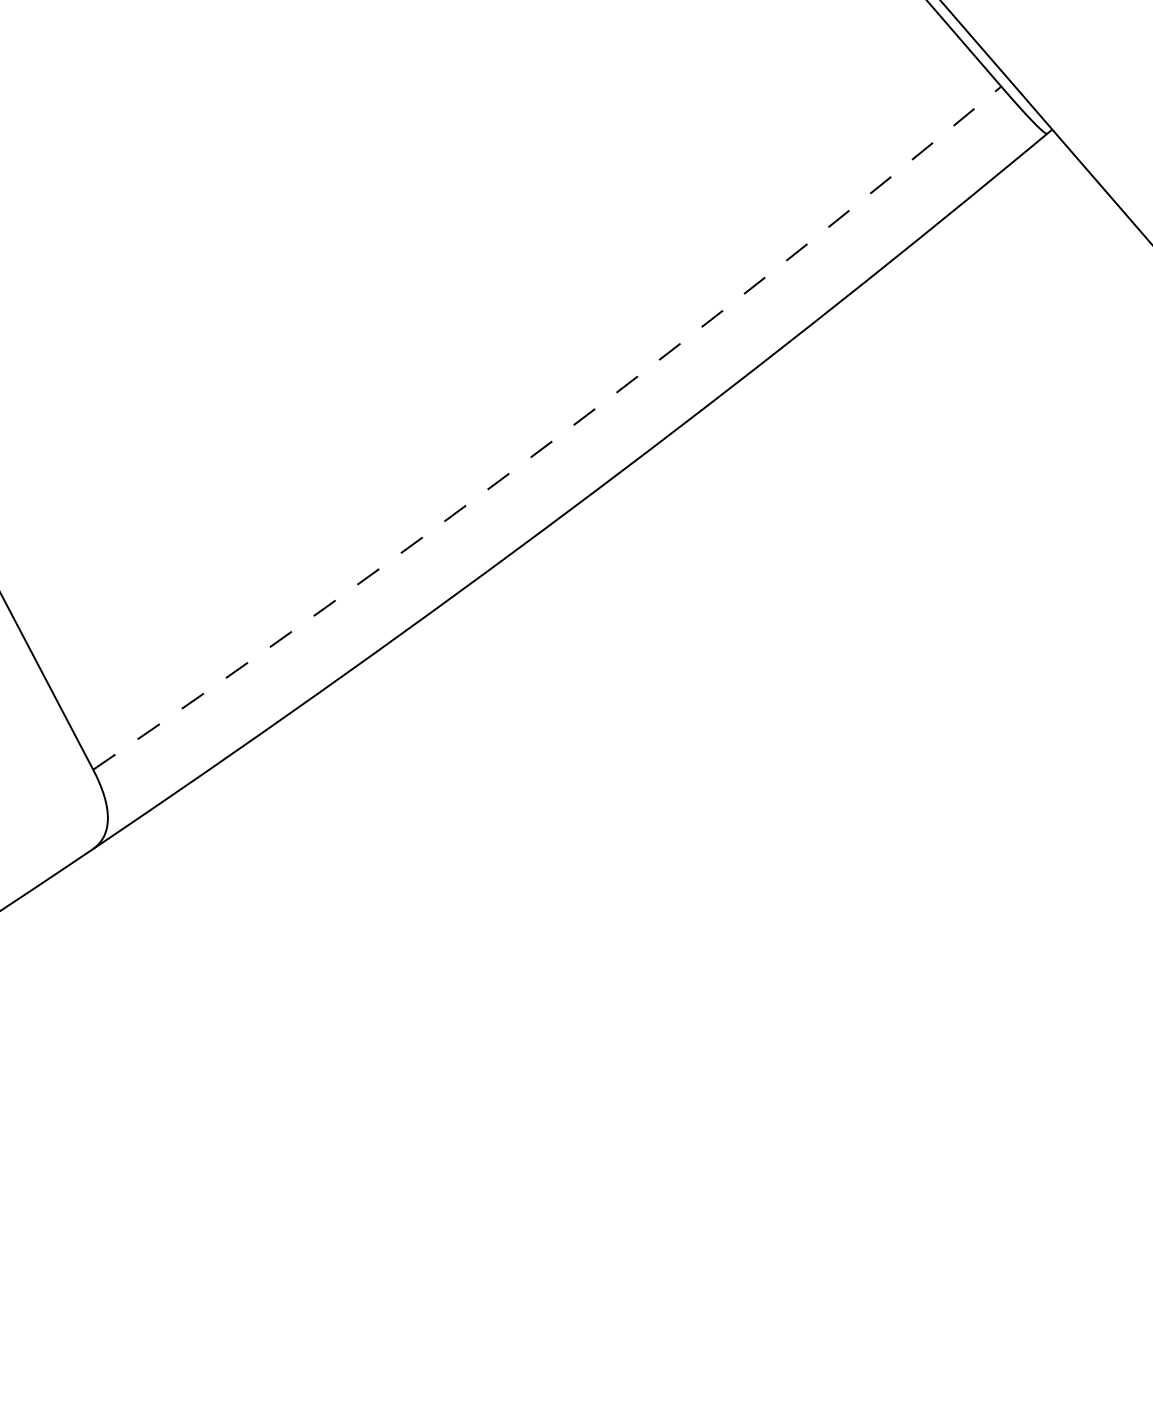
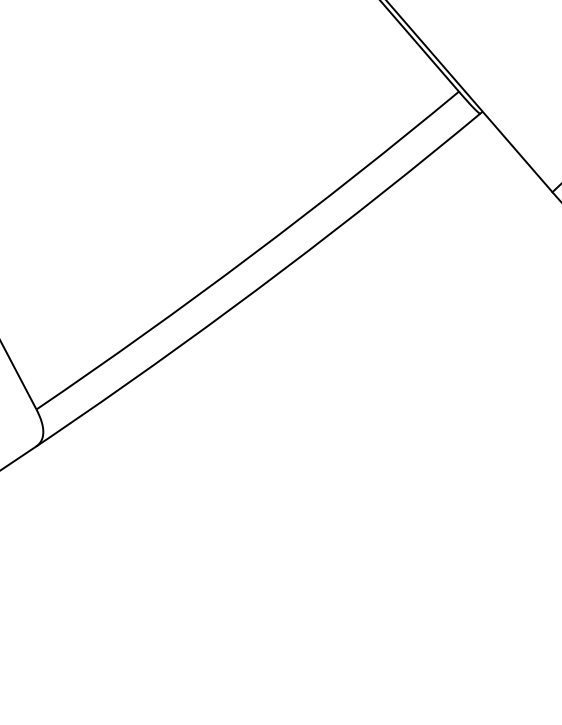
arc: (555, 438) -> (251, 255), dashed -> solid

